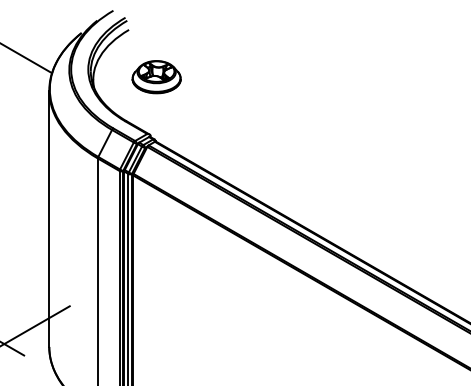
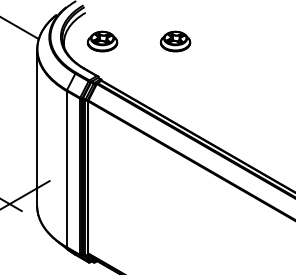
part: (276, 77) -> (175, 41), added

